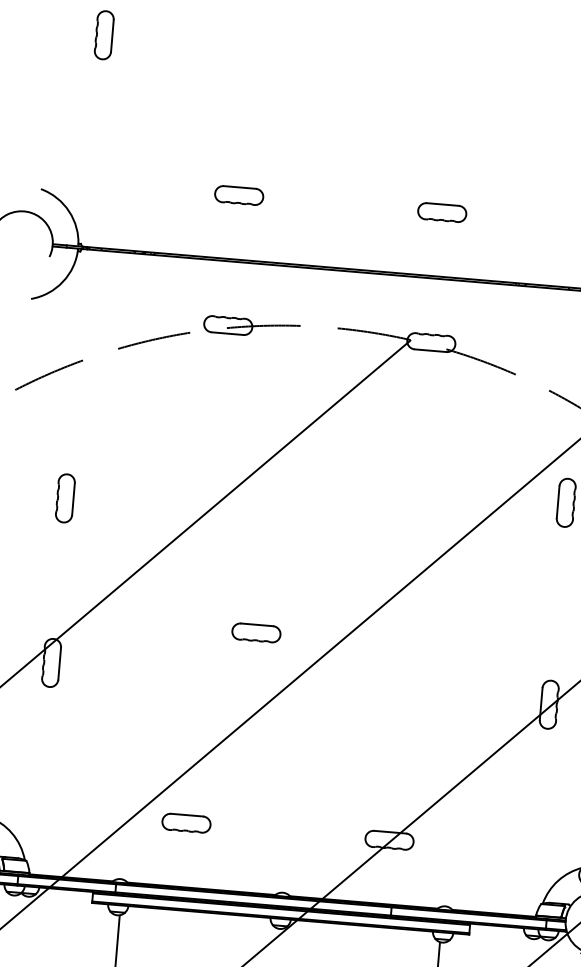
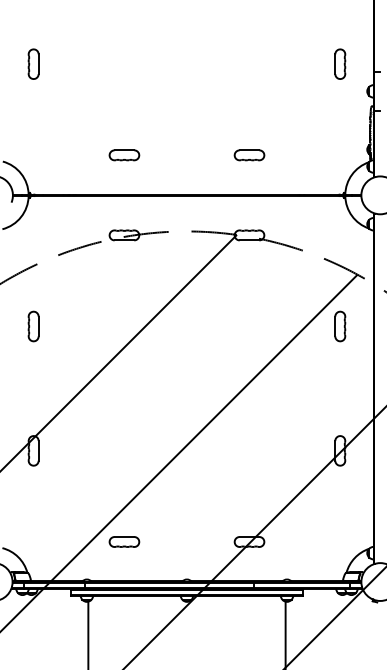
part: (65, 498) -> (33, 326), moved
part: (256, 632) -> (157, 421), removed

